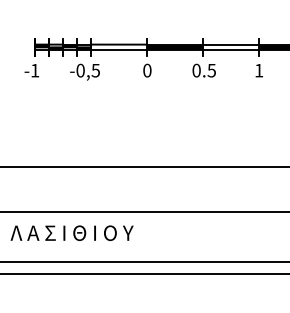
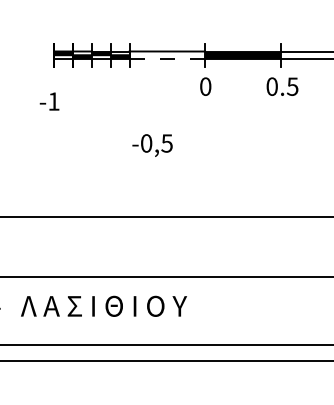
line: (118, 50) -> (166, 59), solid -> dashed
text: (31, 70) -> (49, 101), moved
text: (84, 71) -> (151, 144), moved

